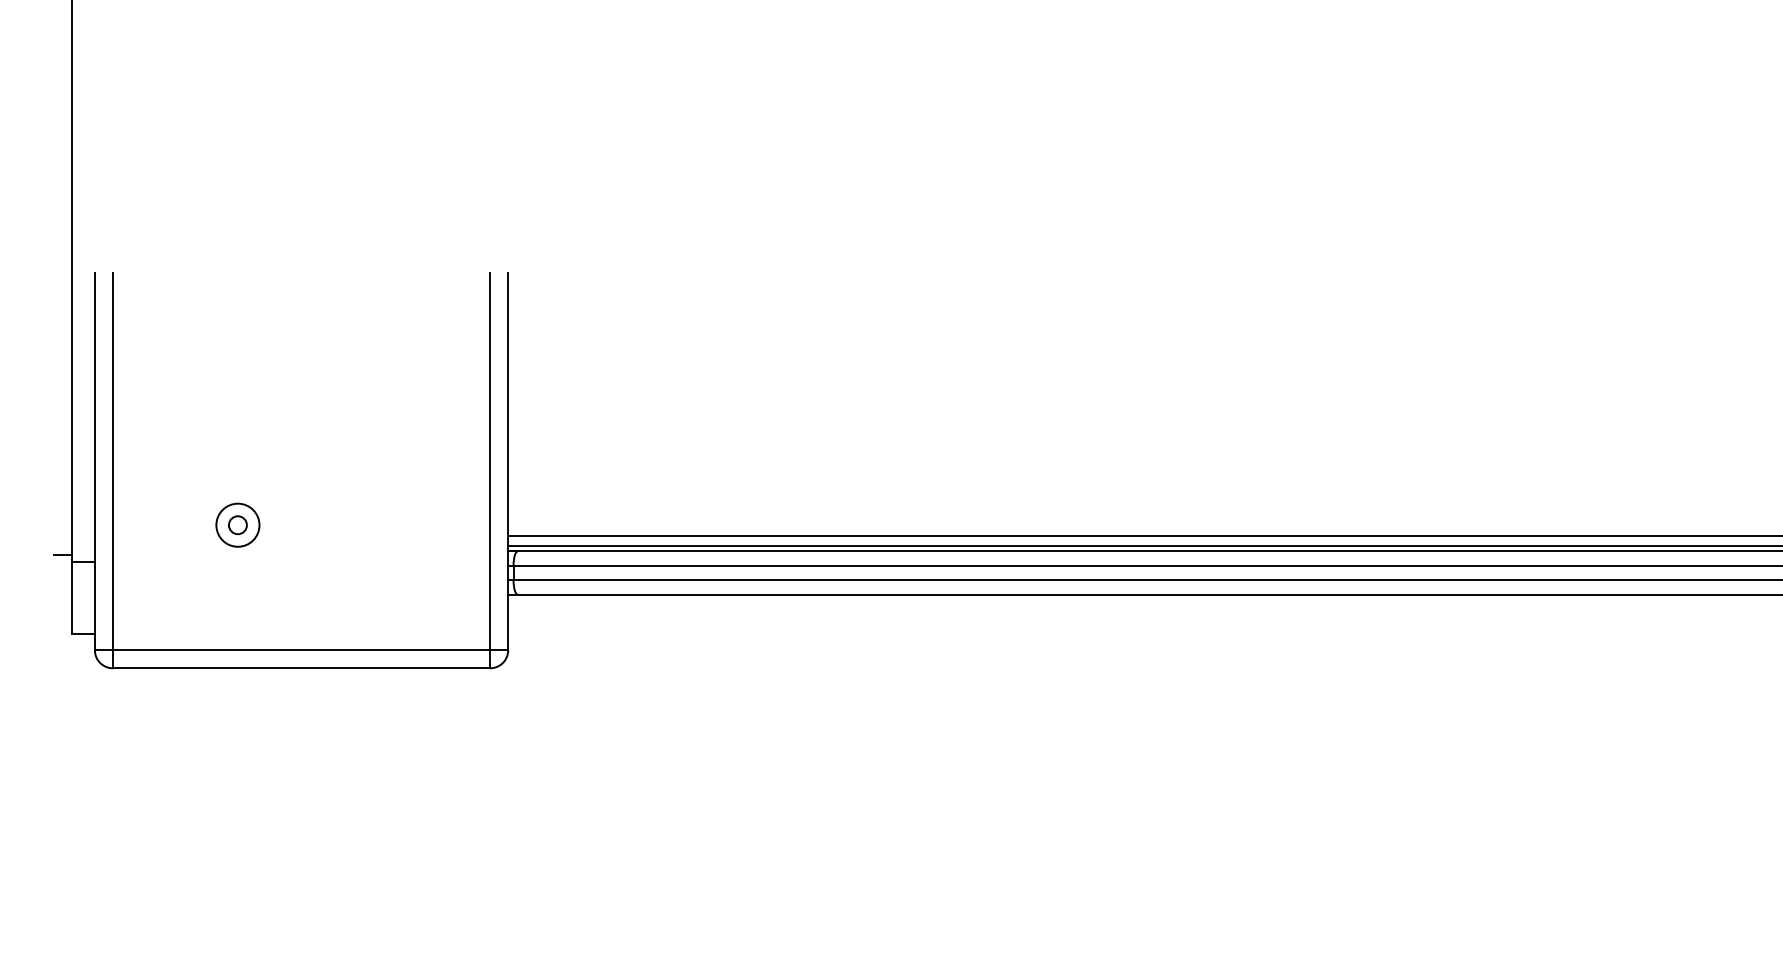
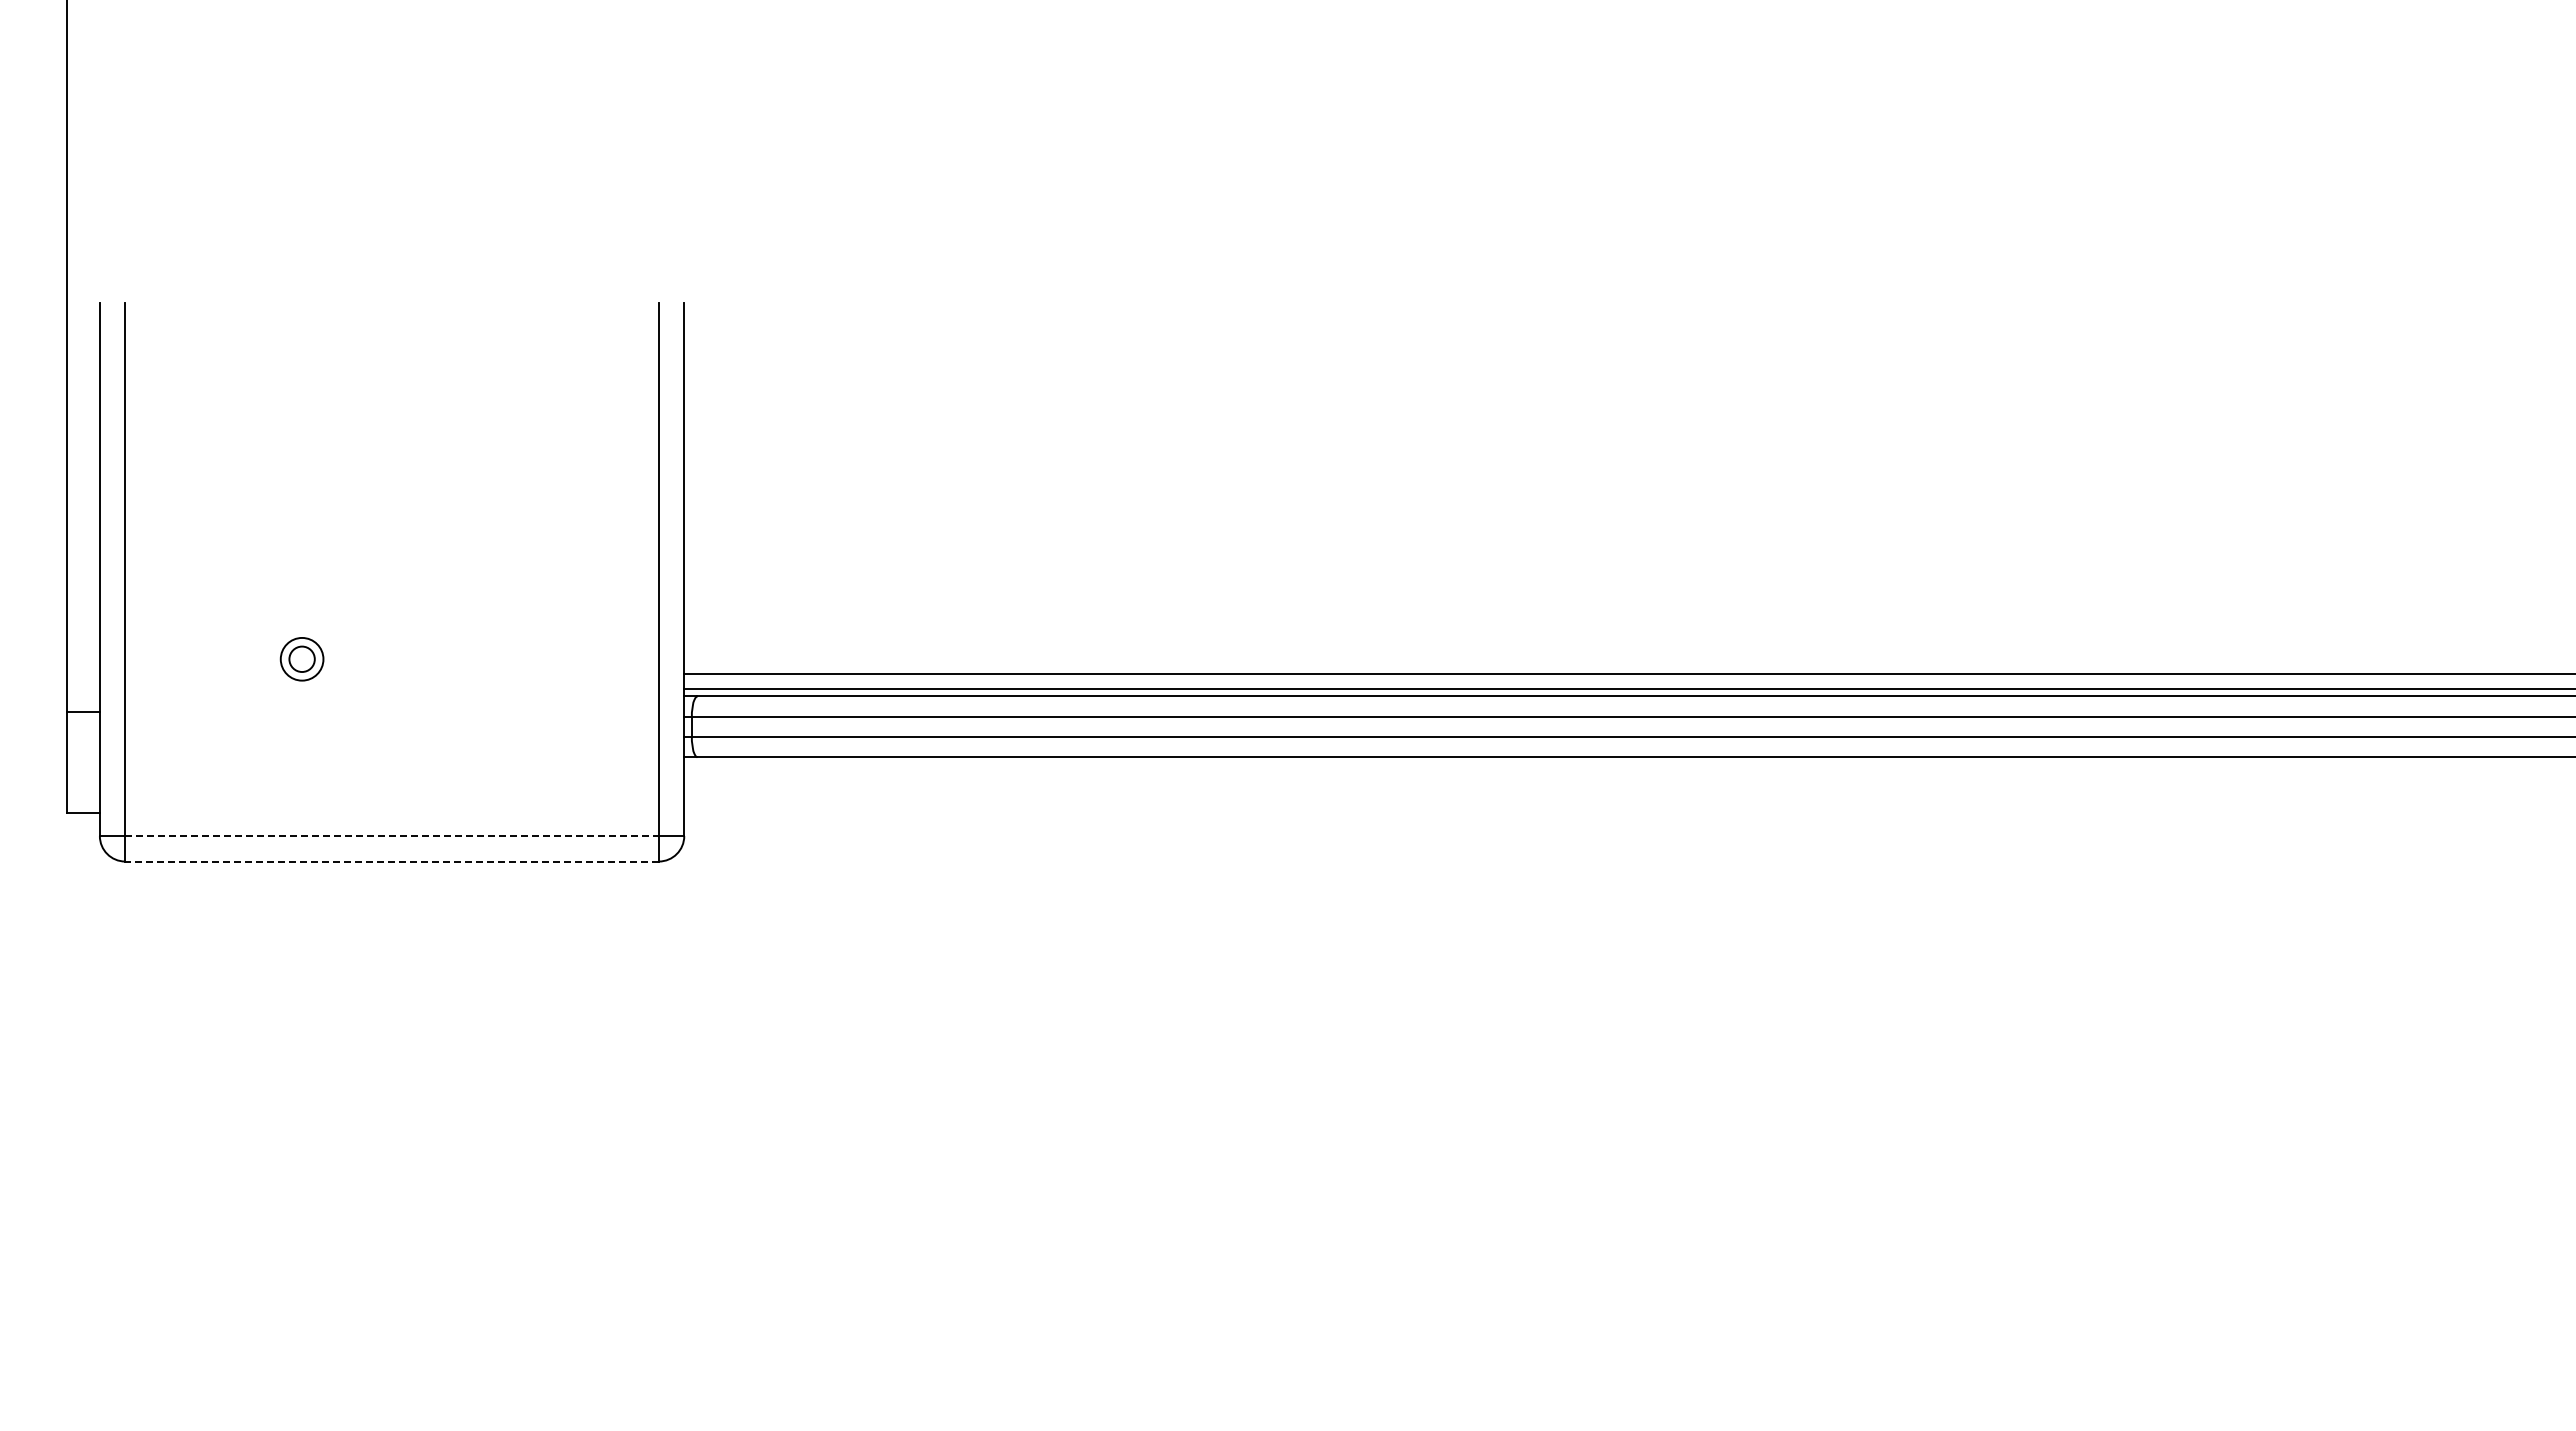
circle: (237, 524) -> (301, 658), size x0.7
line: (62, 555) -> (53, 701), removed
line: (301, 650) -> (392, 836), solid -> dashed
line: (301, 668) -> (392, 861), solid -> dashed

